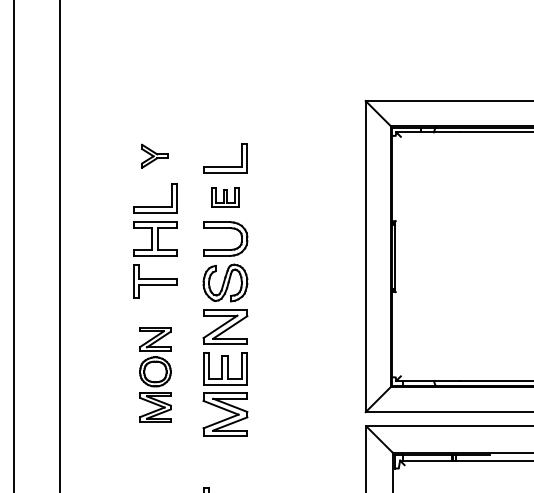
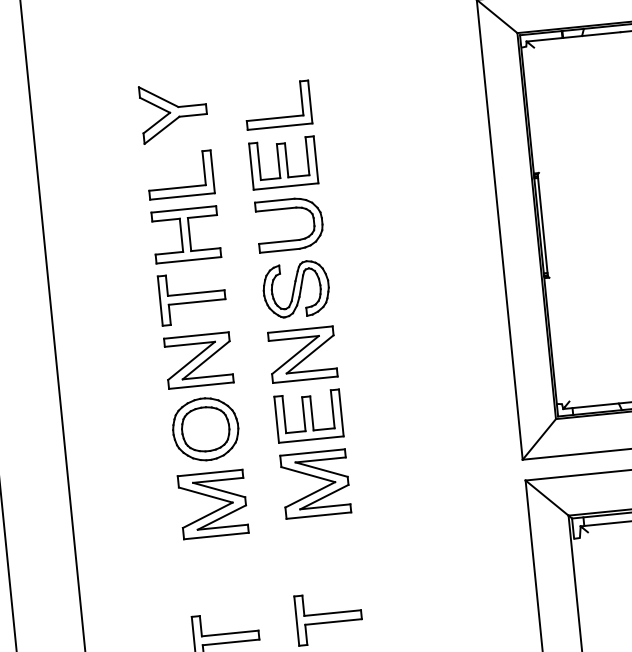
part: (154, 156) -> (172, 112), size x1.67
part: (225, 197) -> (283, 163), size x1.67
part: (155, 374) -> (206, 435), size x1.43

